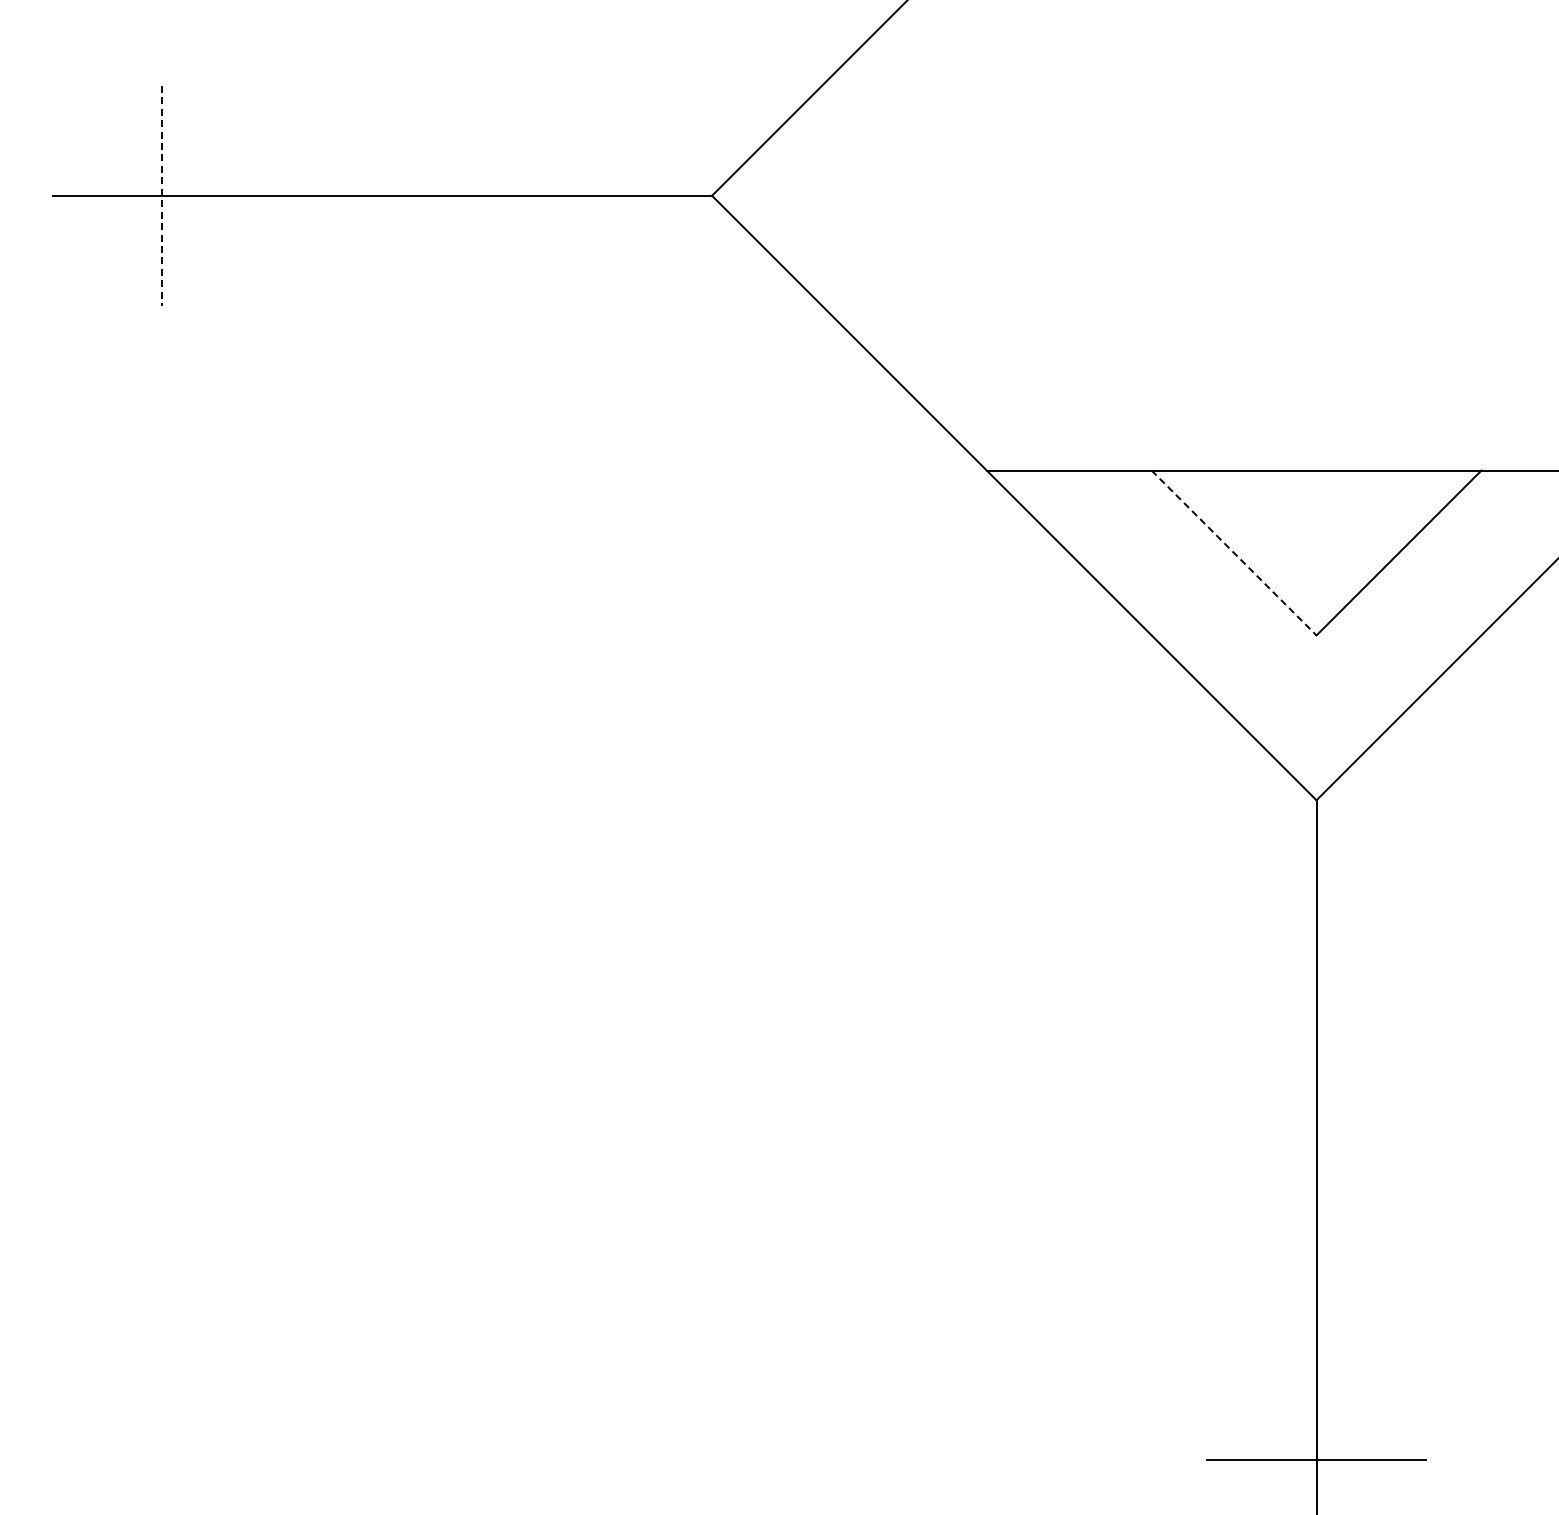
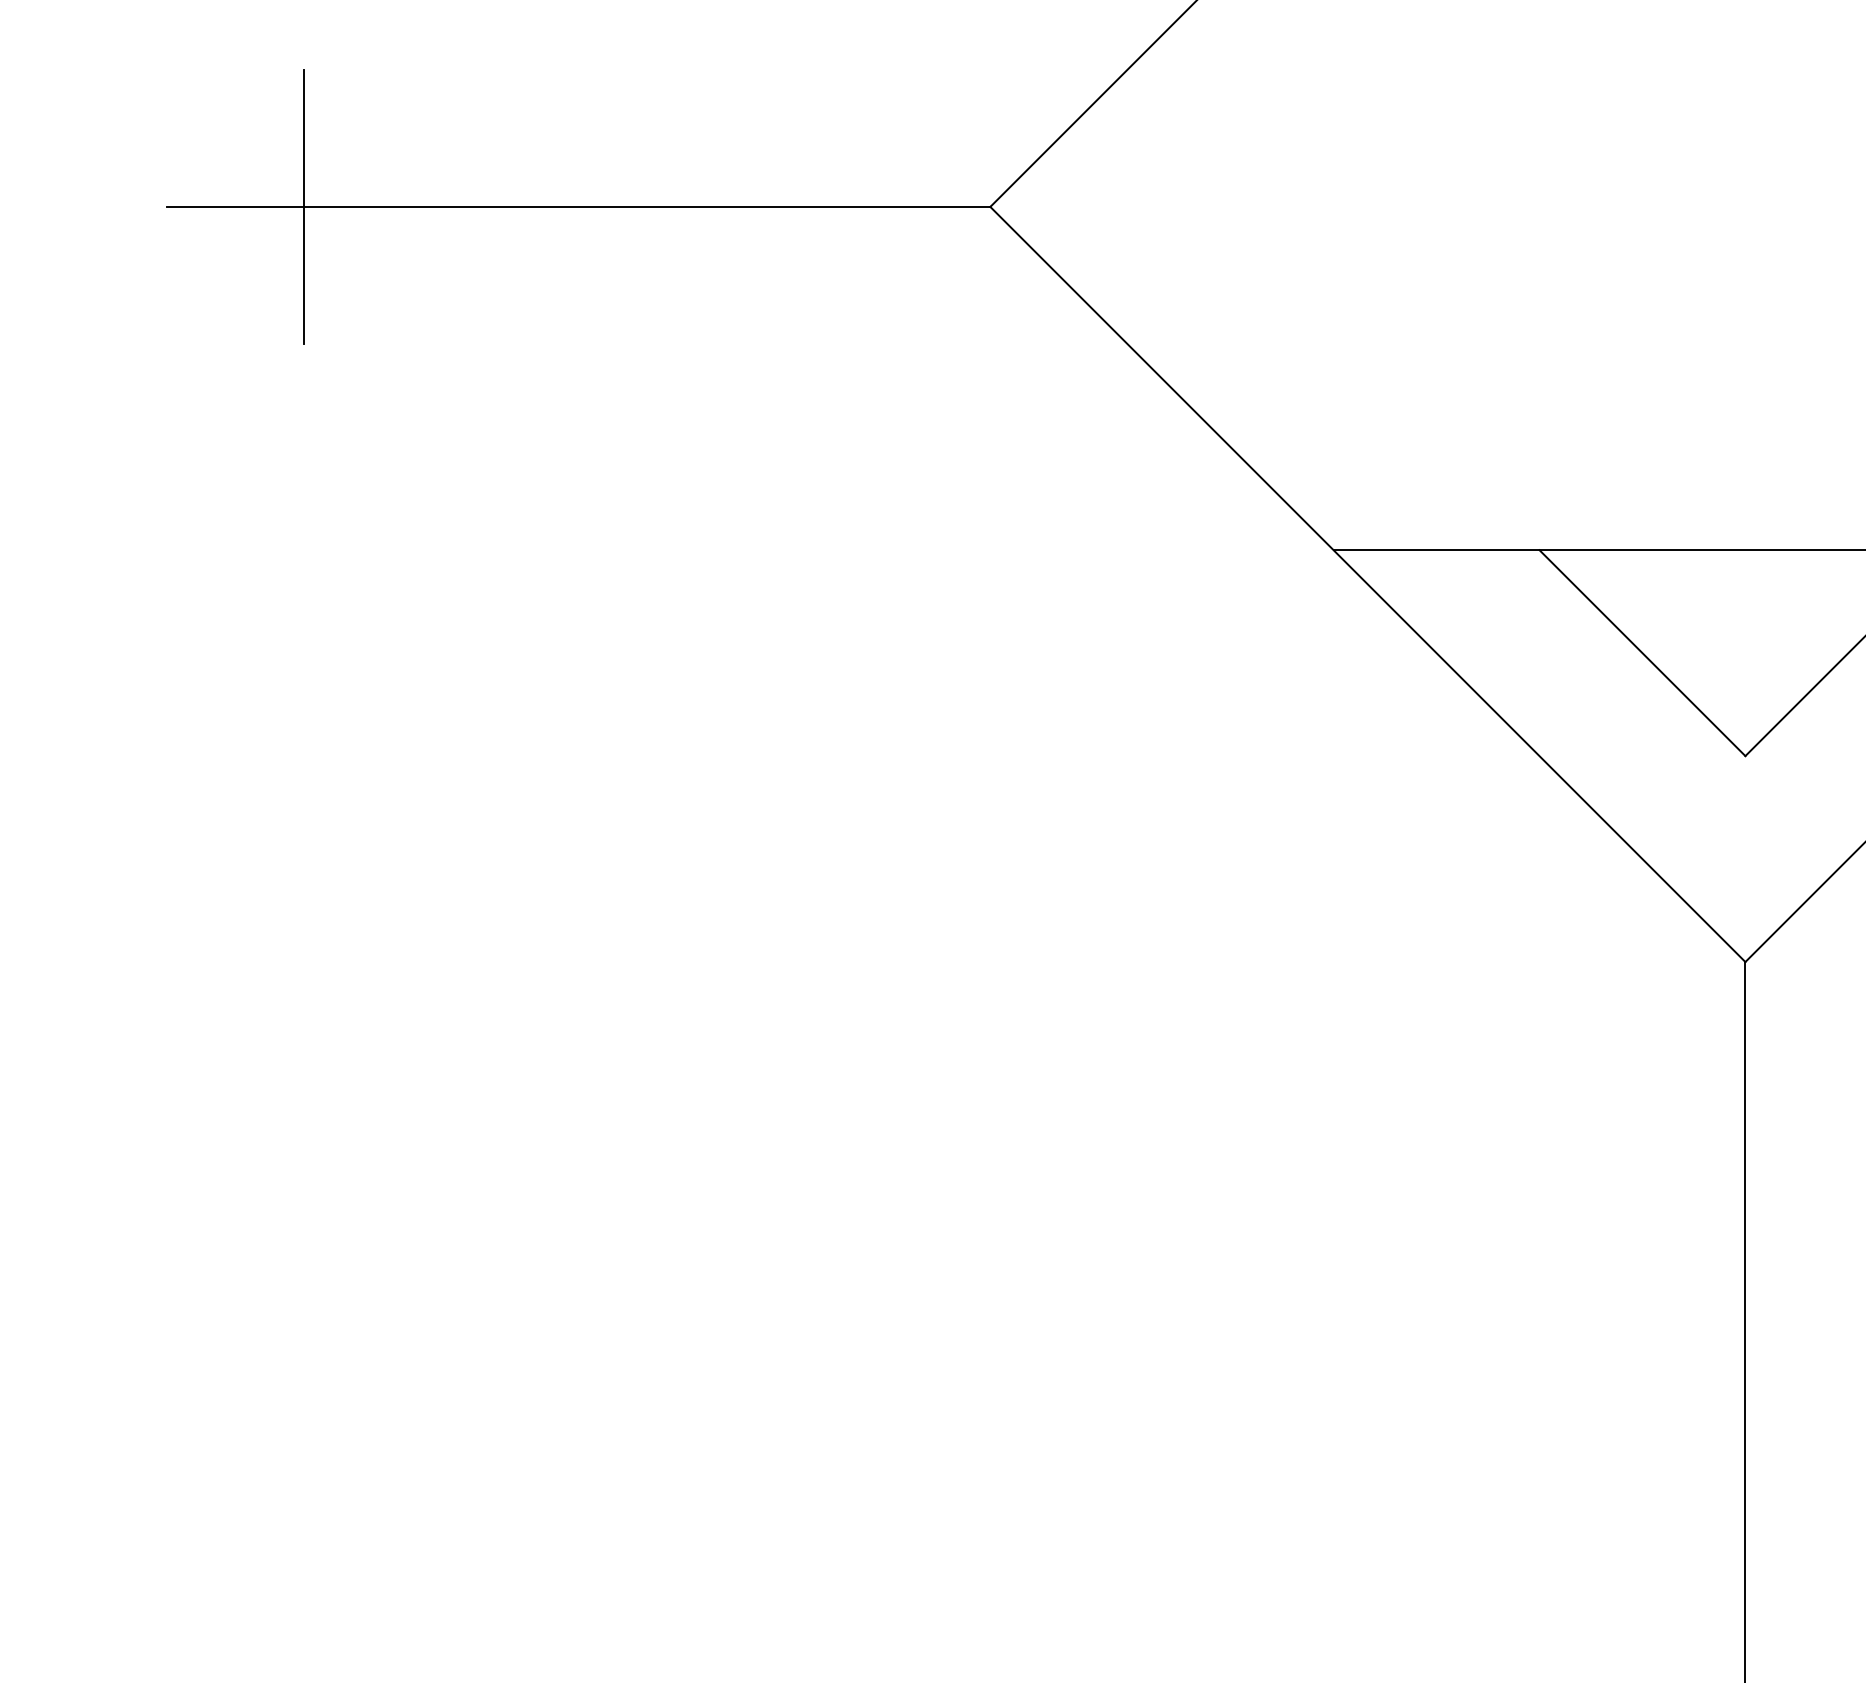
line: (162, 195) -> (303, 206), dashed -> solid
line: (1234, 553) -> (1642, 653), dashed -> solid

